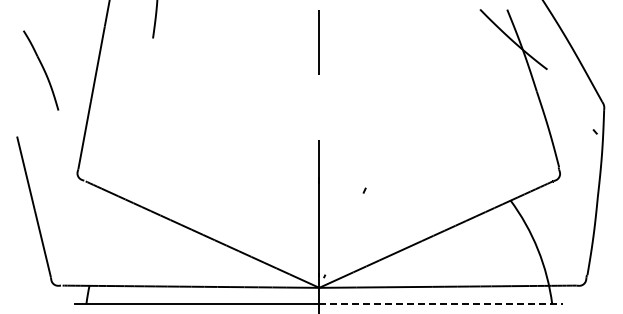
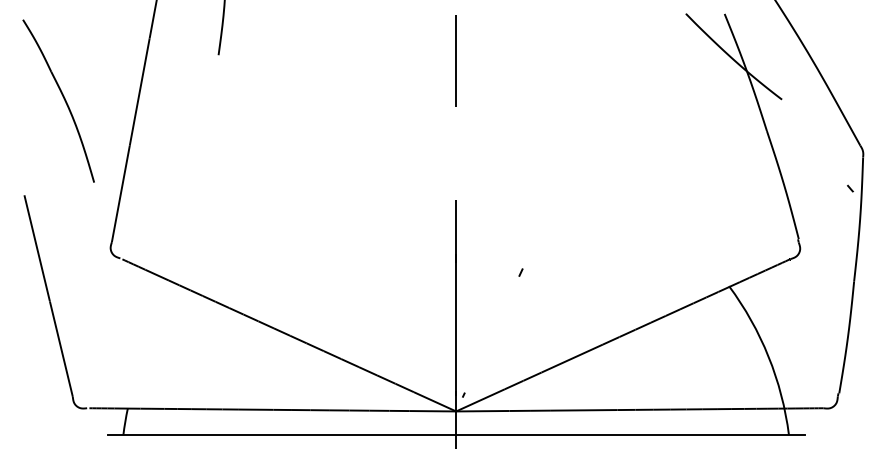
part: (40, 70) -> (57, 100), size x1.43
line: (441, 304) -> (630, 435), dashed -> solid

